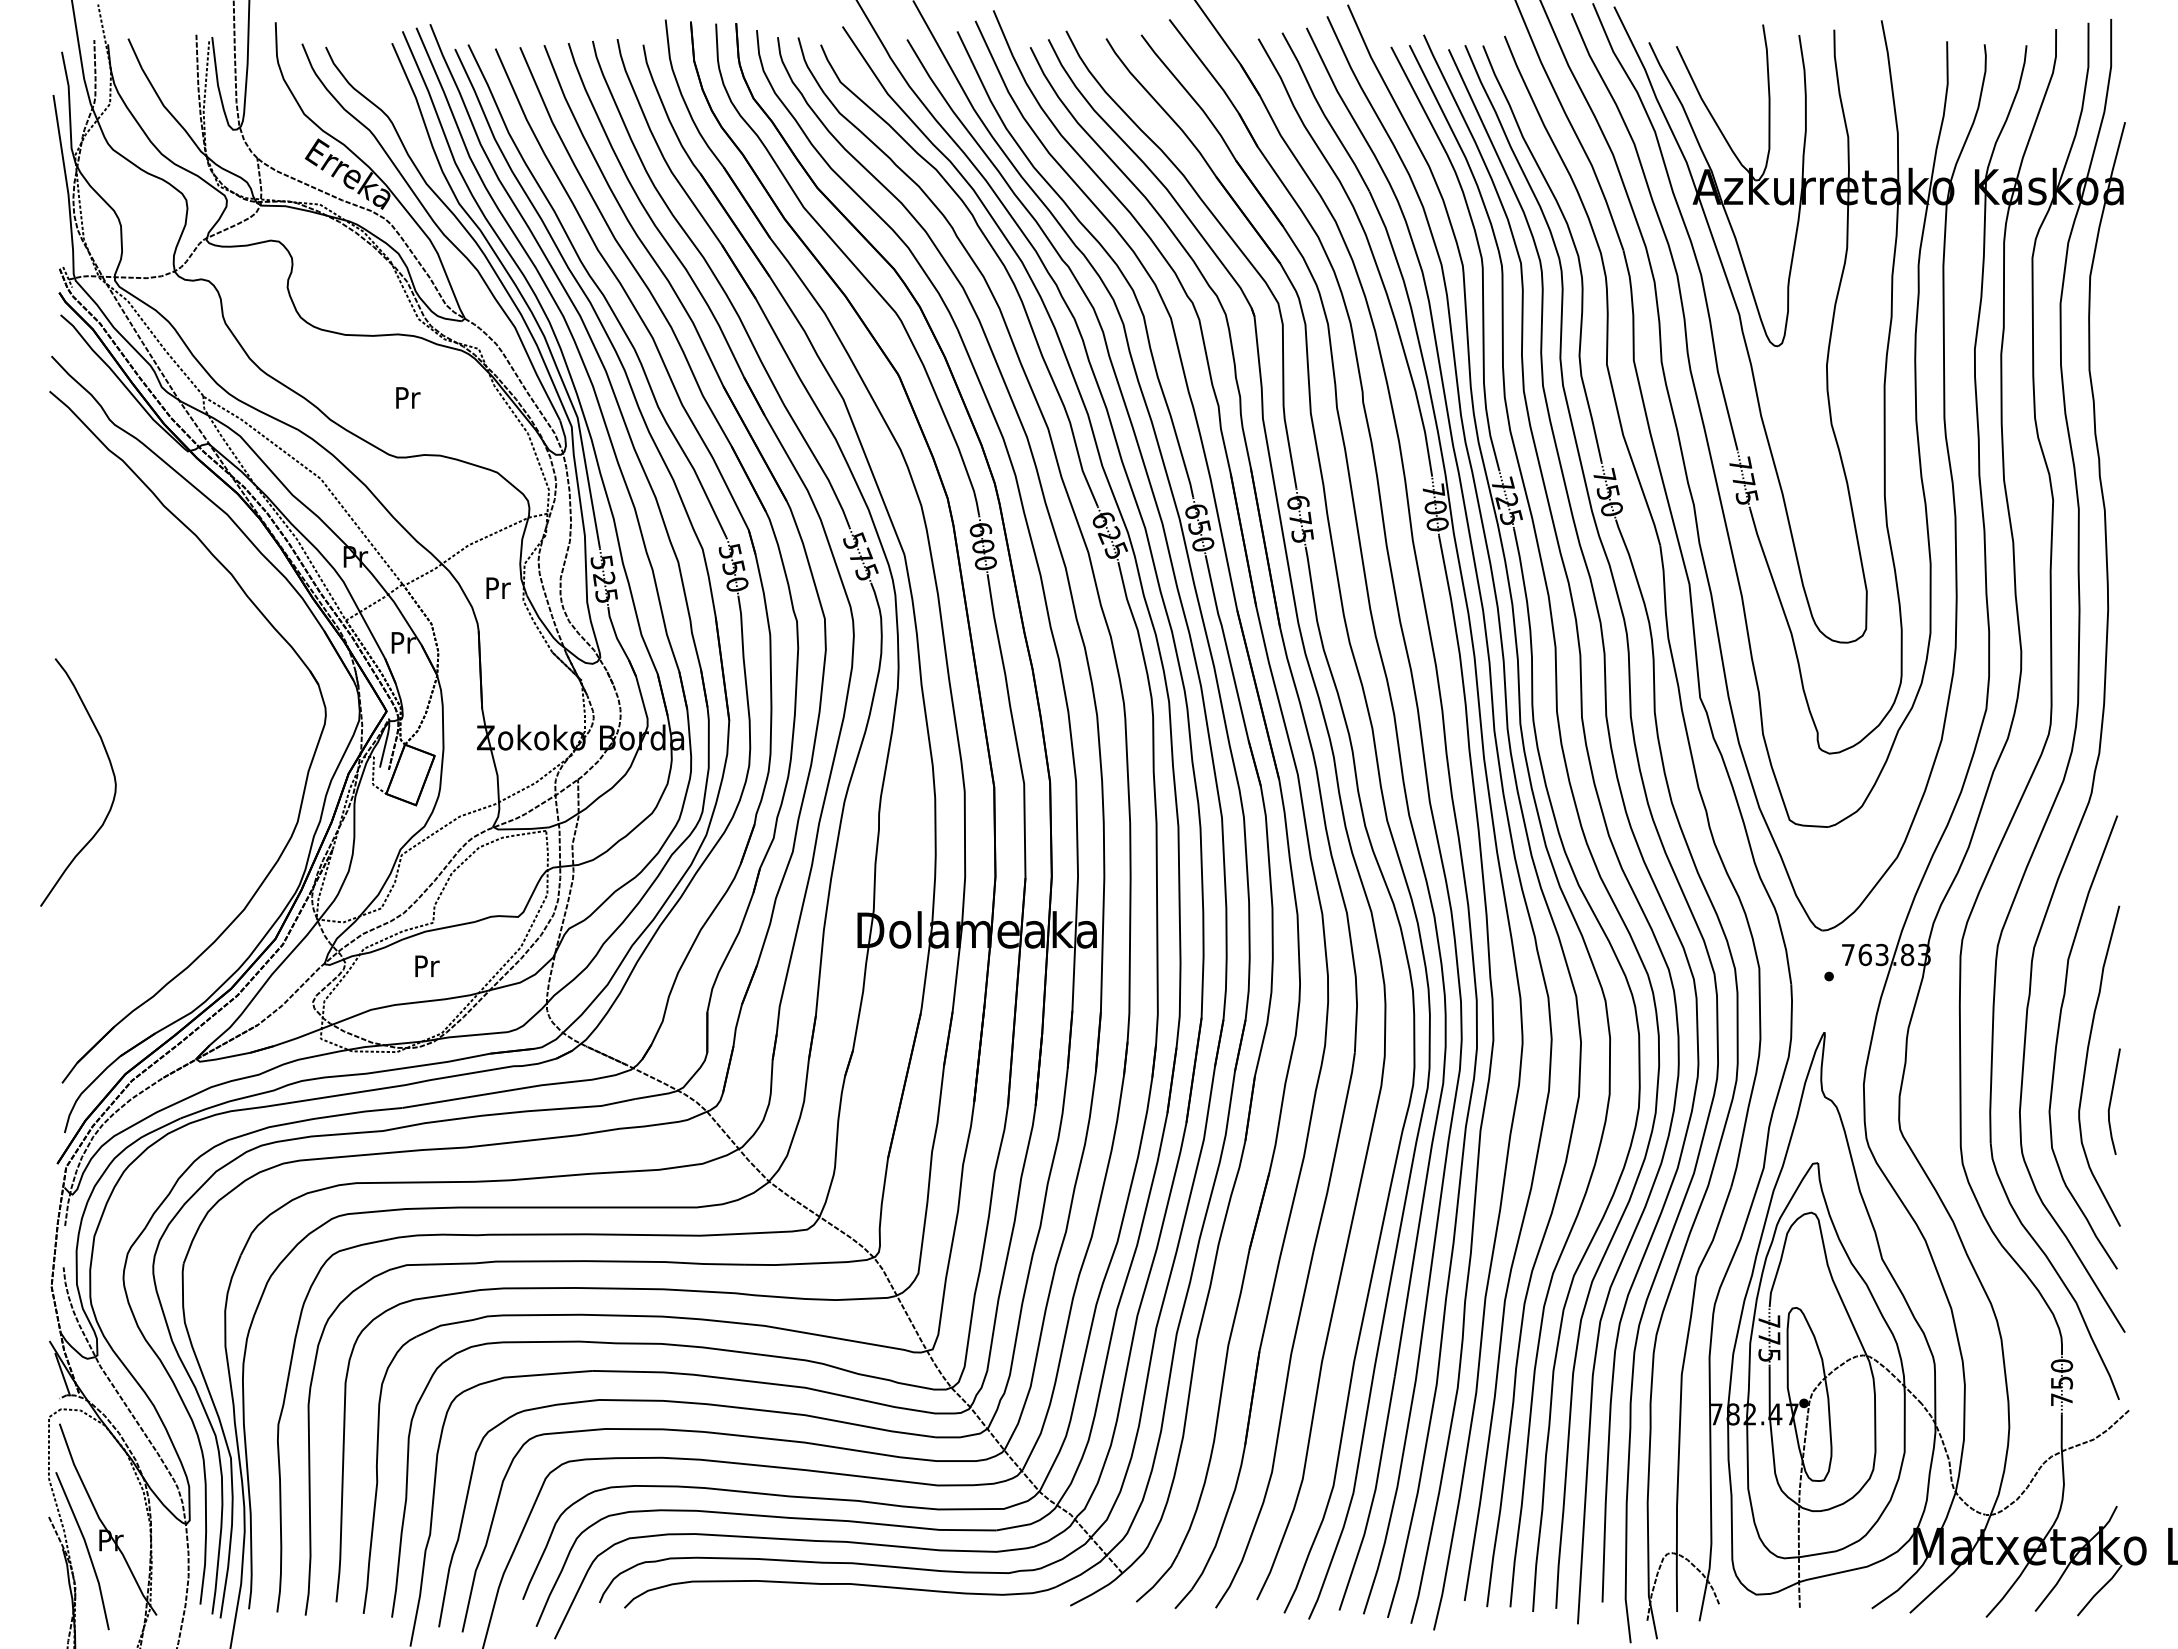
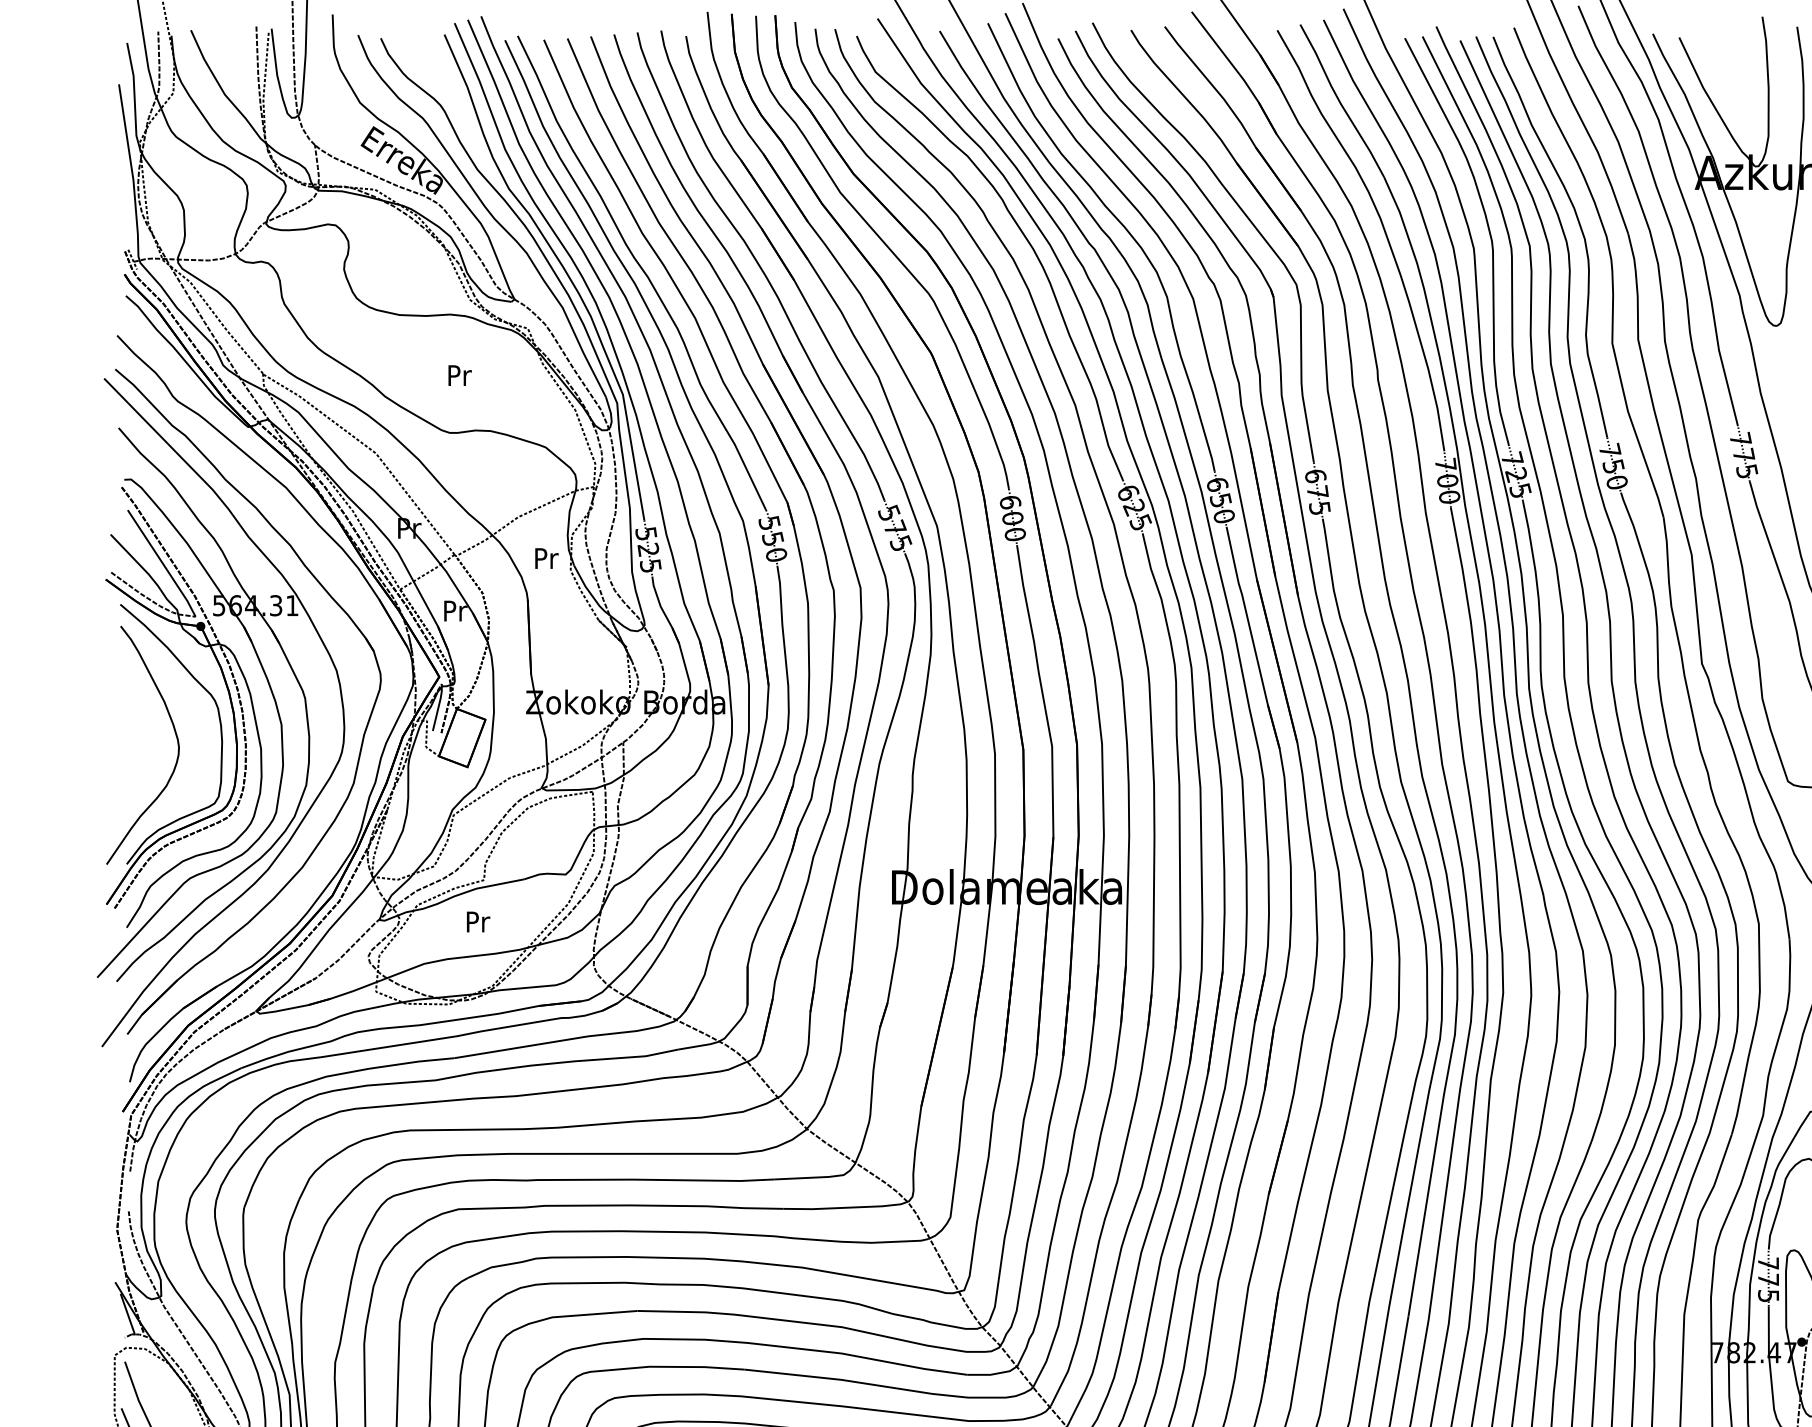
part: (159, 748) -> (220, 712), added

